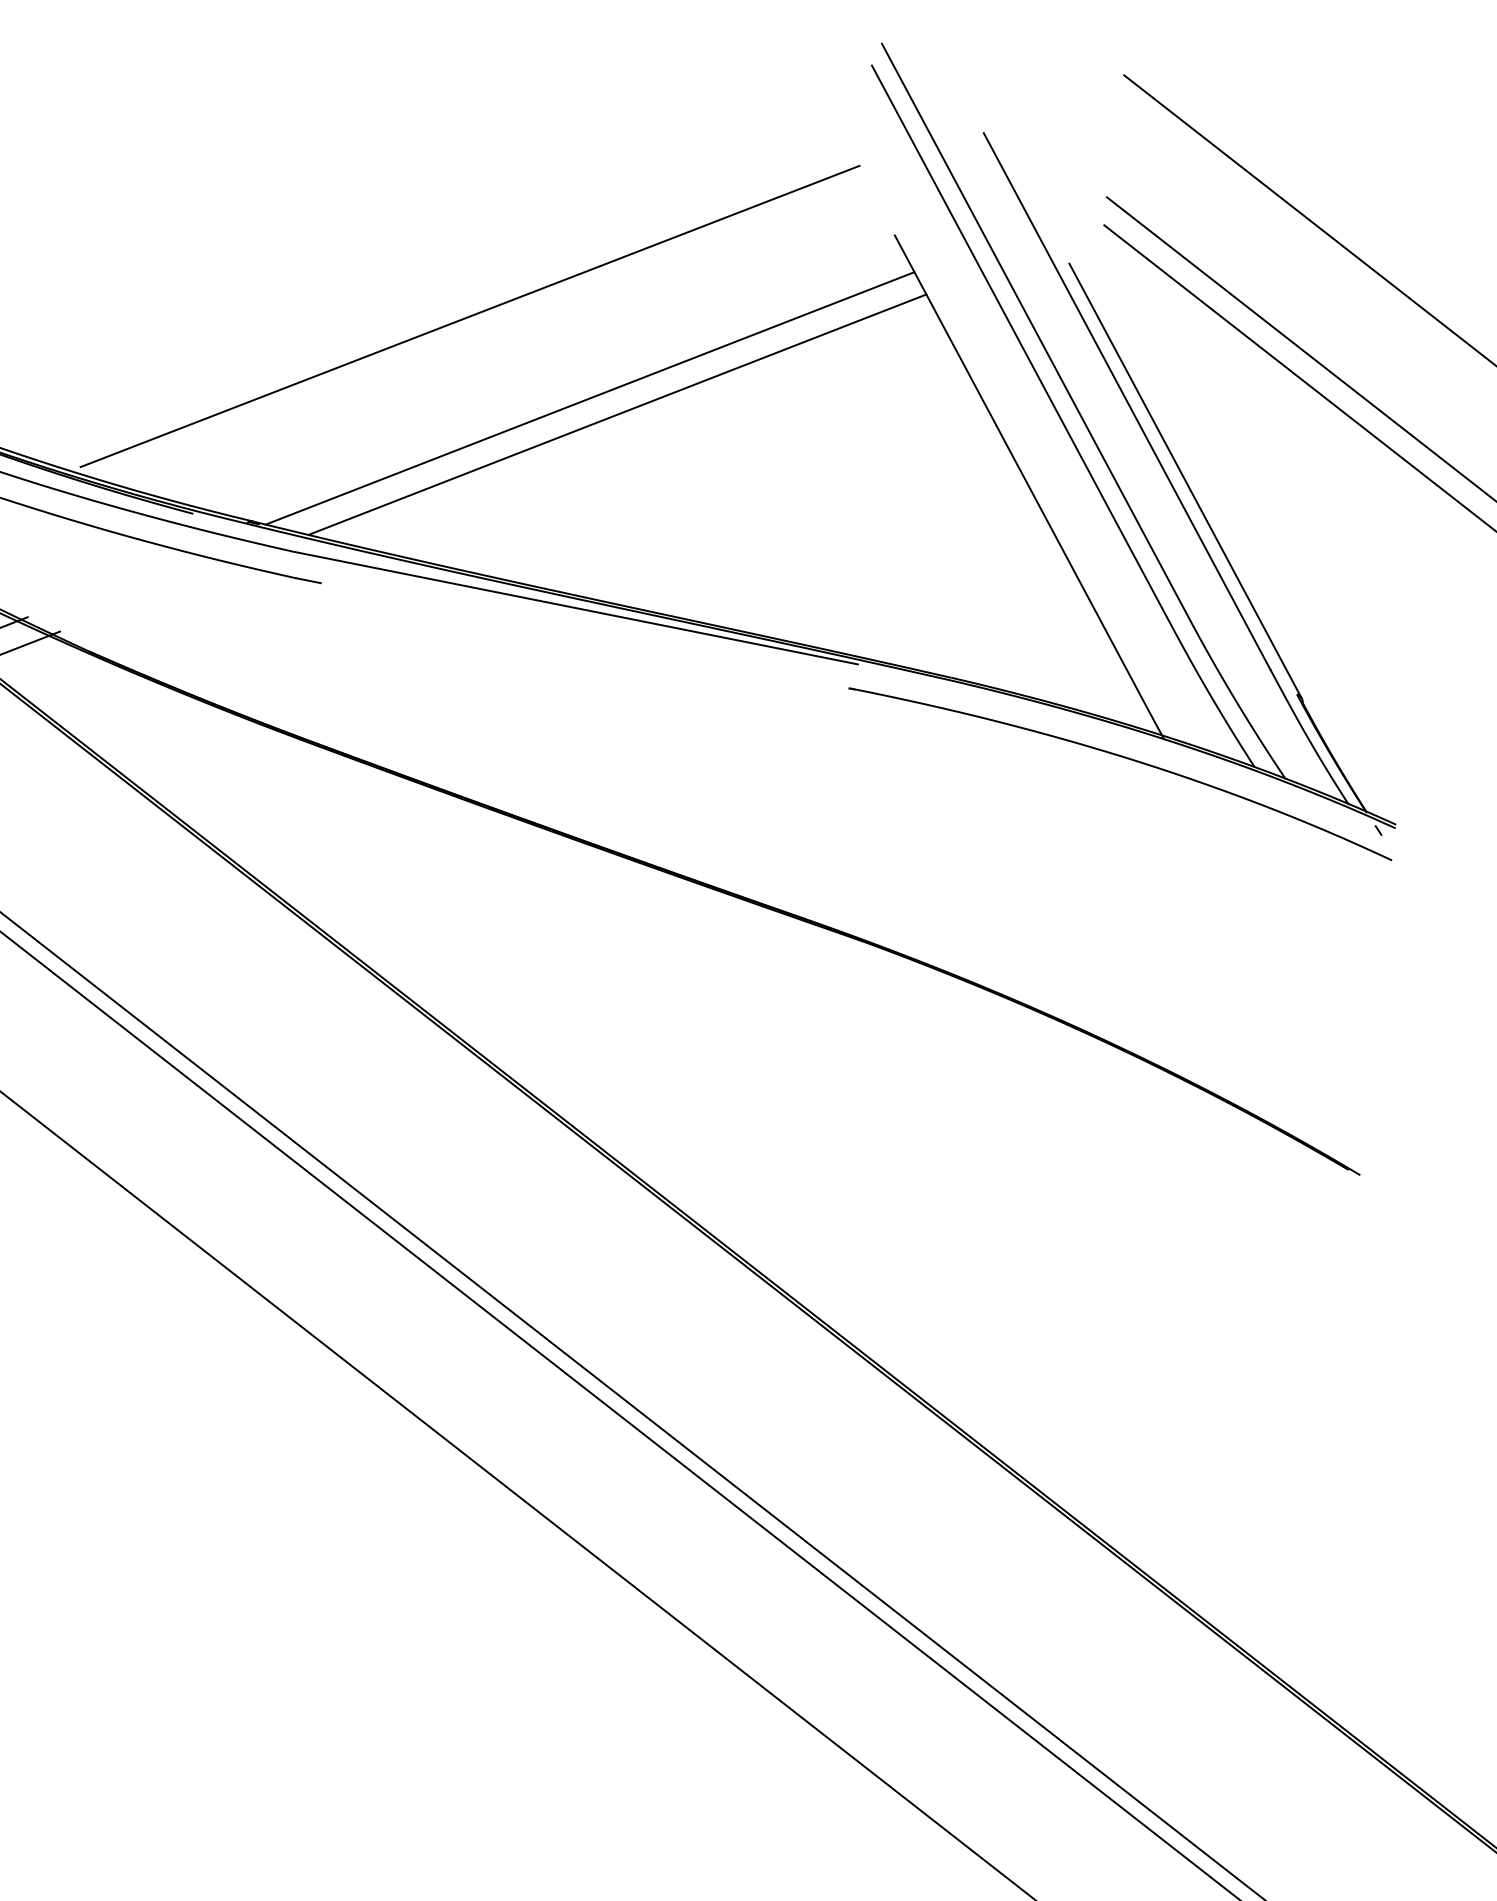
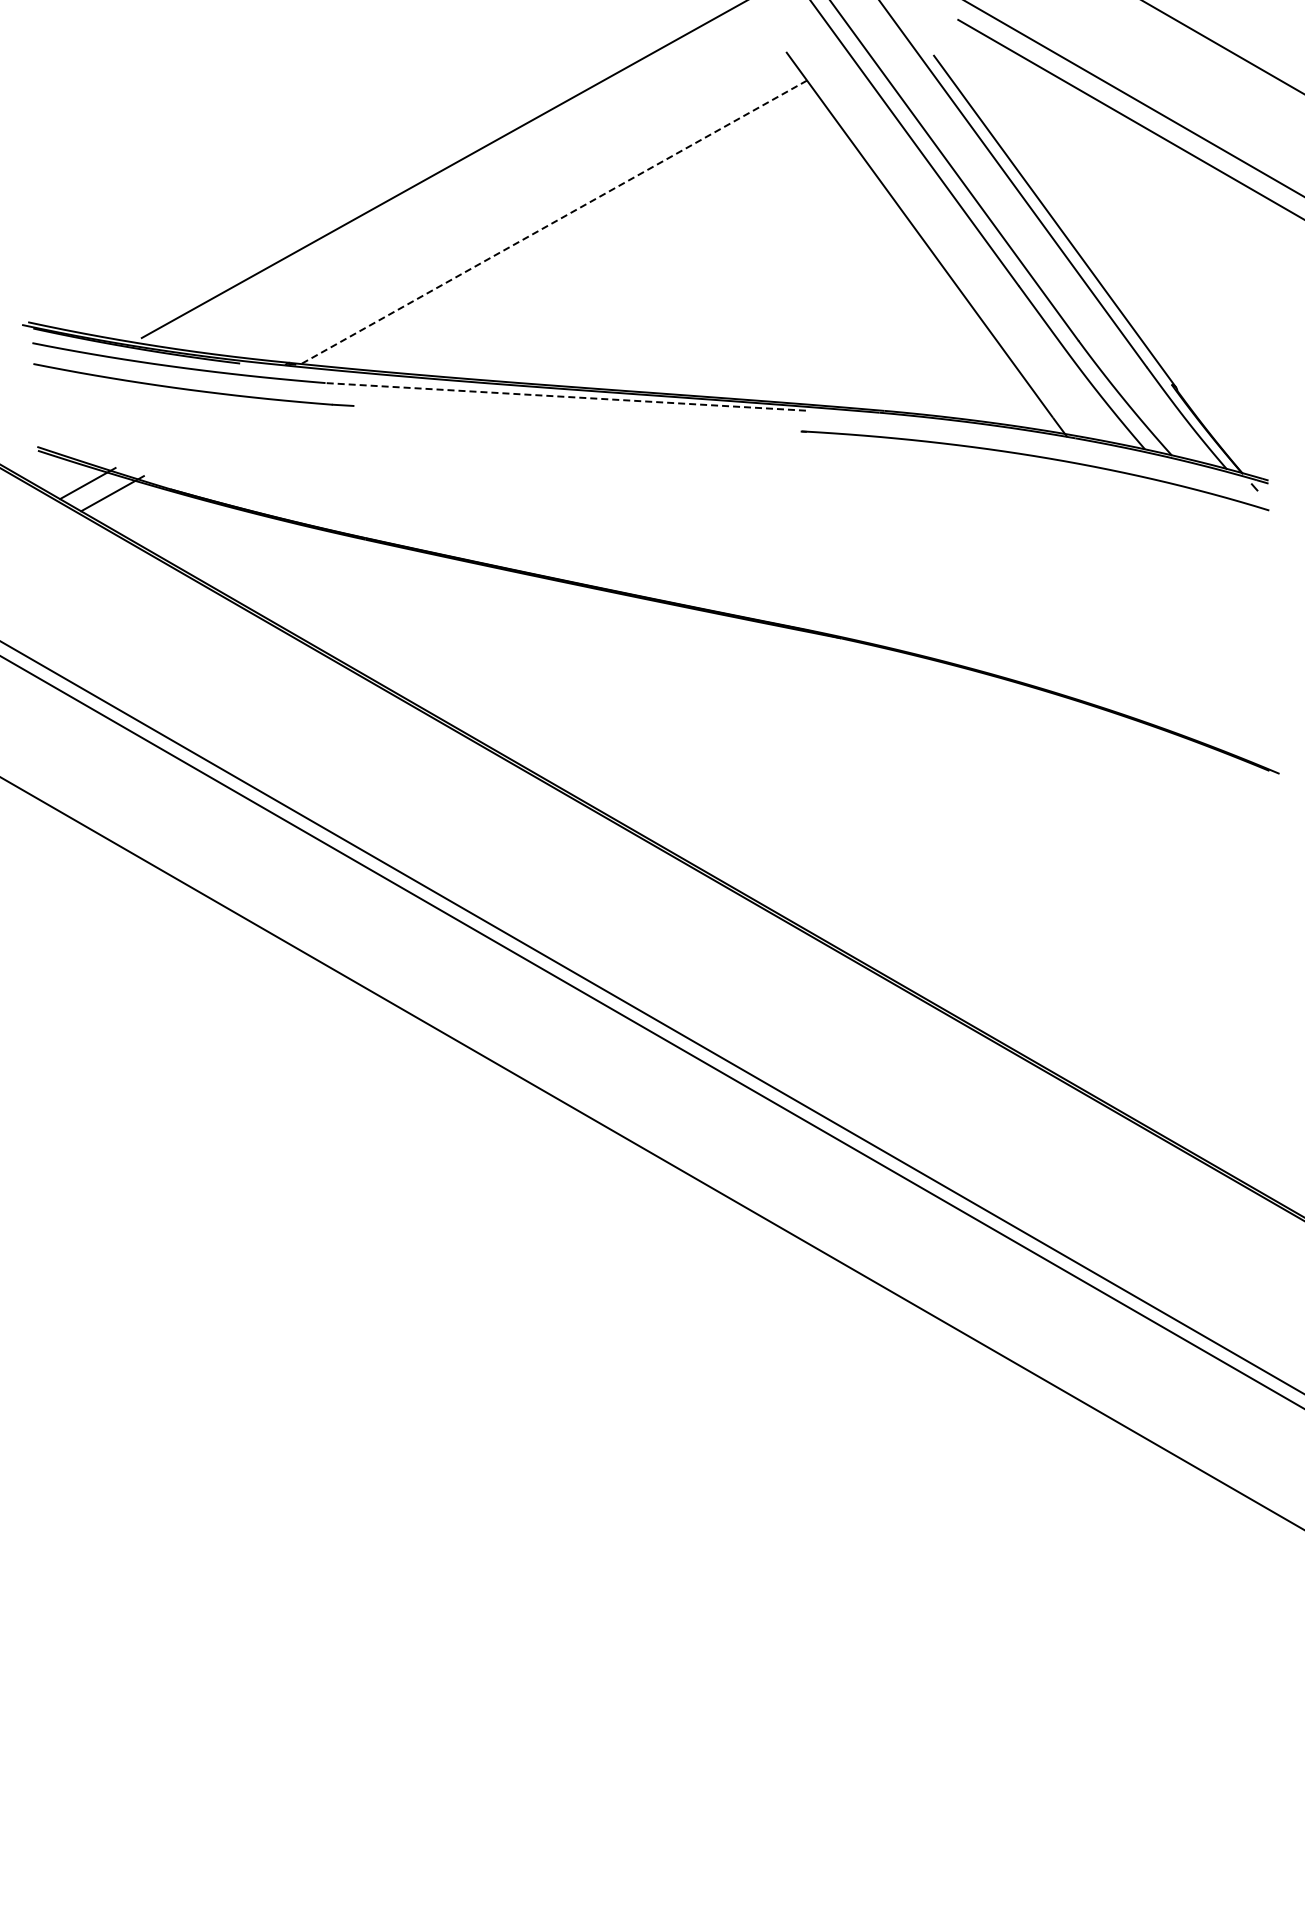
line: (590, 398) -> (554, 222), solid -> dashed
line: (617, 414) -> (578, 232), removed
line: (574, 607) -> (565, 396), solid -> dashed

